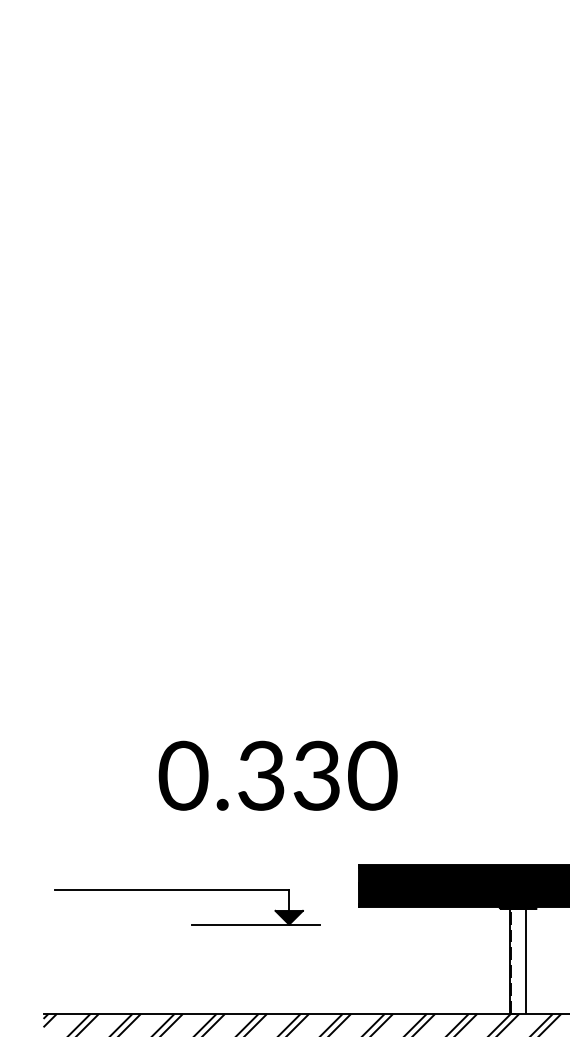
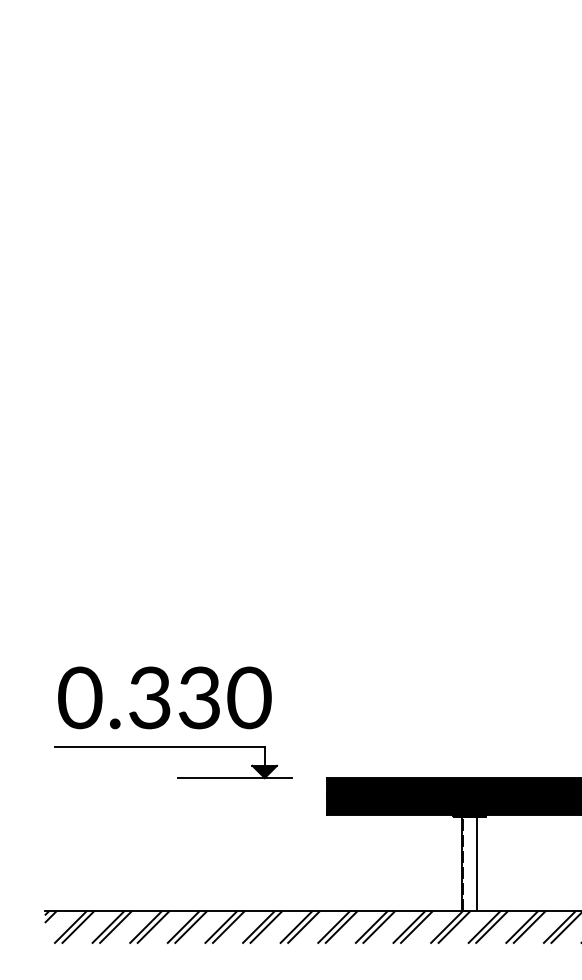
text: (277, 775) -> (164, 697), moved
part: (187, 890) -> (173, 747), moved

